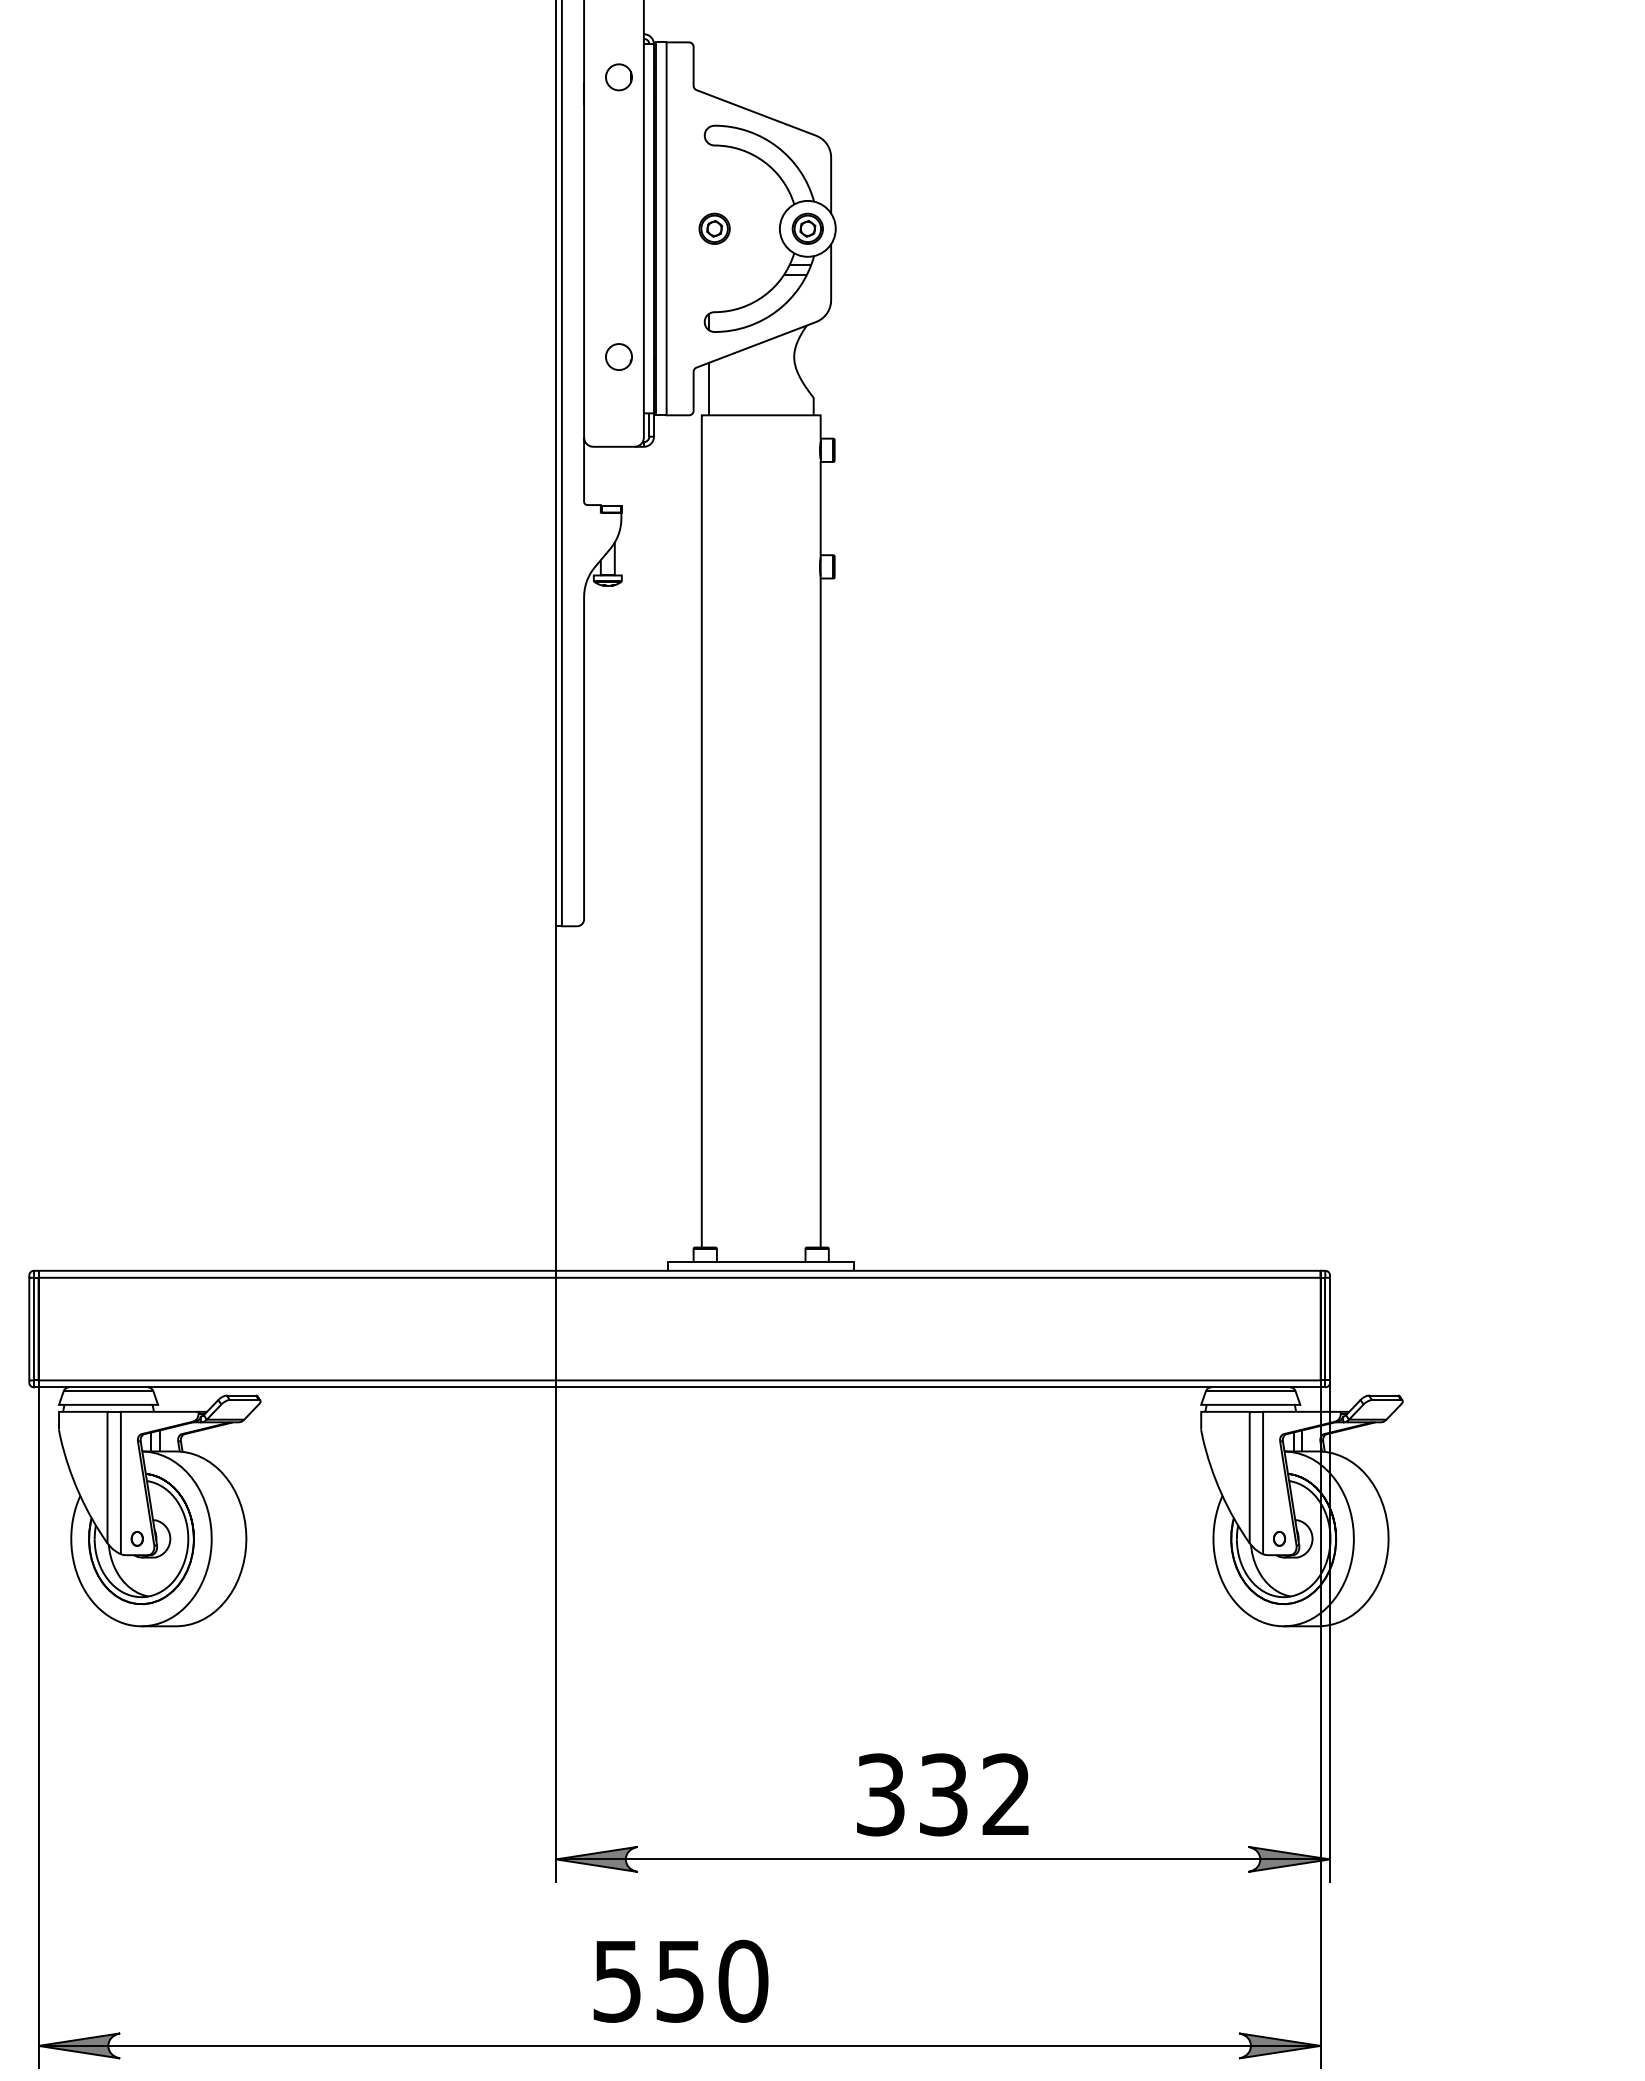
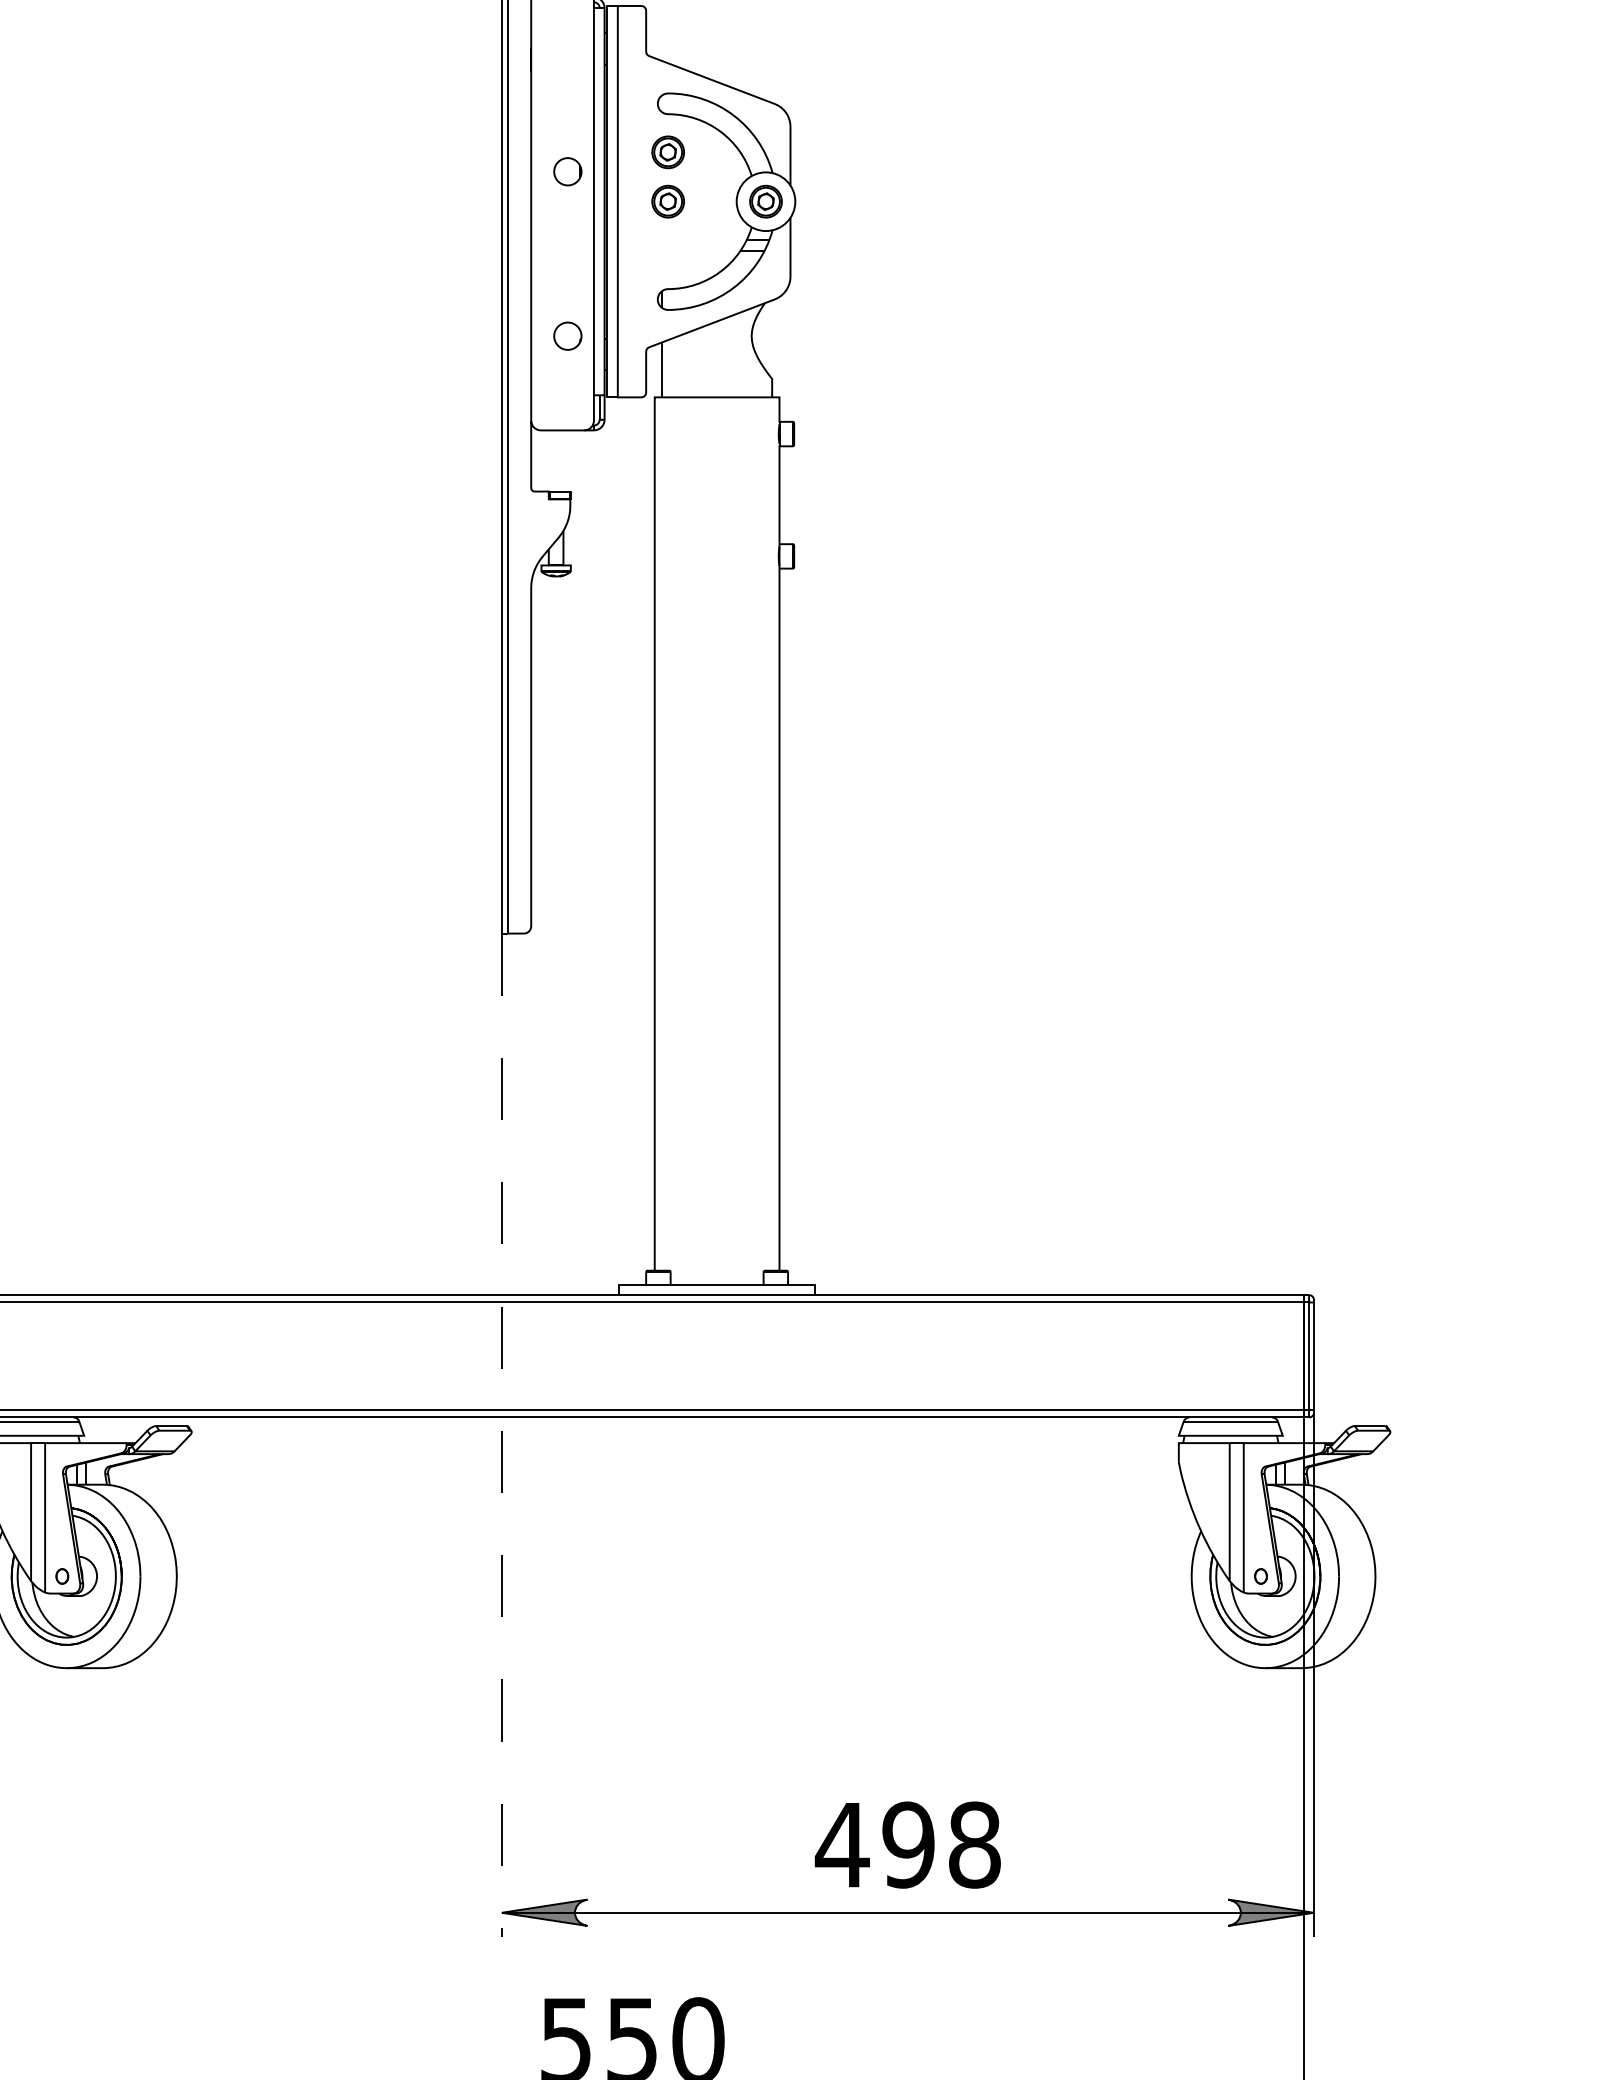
circle: (618, 77) -> (567, 171), moved
part: (714, 181) -> (668, 151), added
line: (556, 1405) -> (502, 1436), solid -> dashed
text: (942, 1794) -> (907, 1844), 332 -> 498

